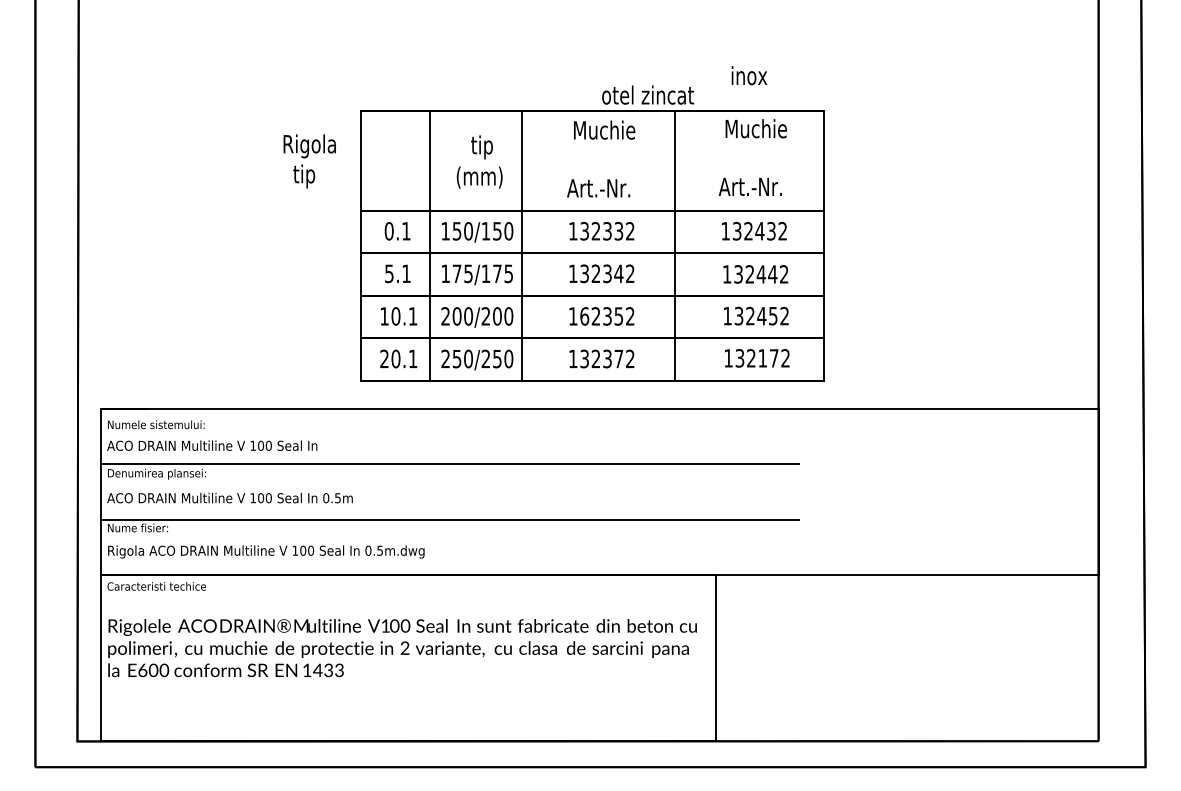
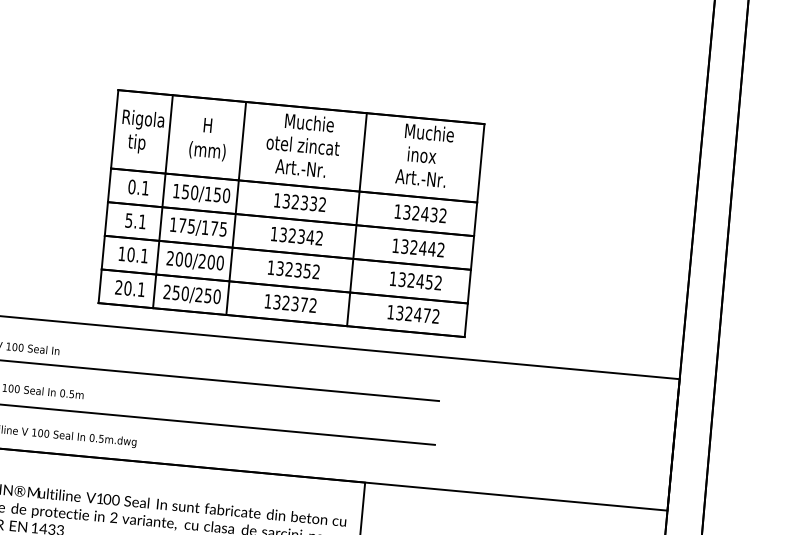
text: (749, 75) -> (422, 155), moved
text: (648, 94) -> (303, 144), moved
text: (481, 147) -> (211, 127), tip -> H
text: (309, 161) -> (142, 132), moved
text: (584, 316) -> (280, 268), 162352 -> 132352
text: (762, 358) -> (417, 314), 132172 -> 132472

